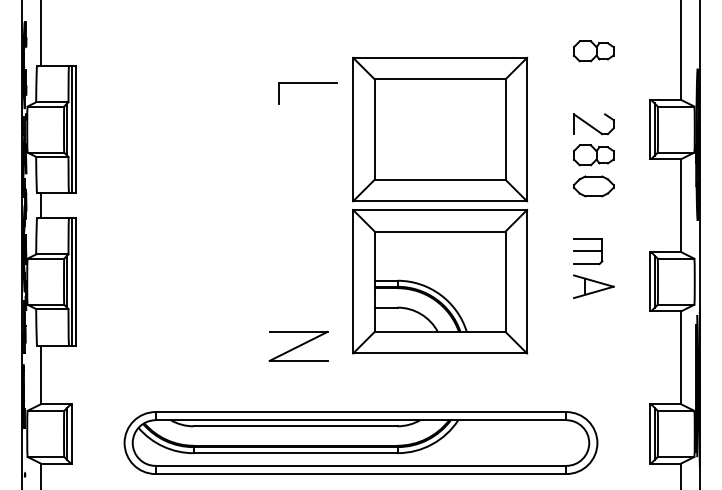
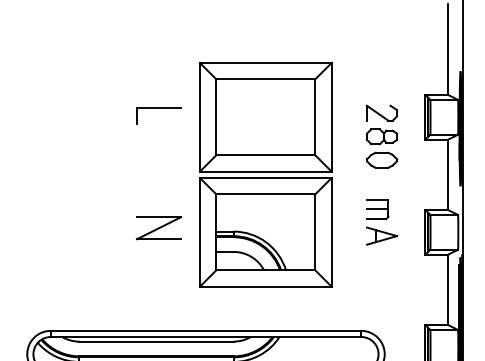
part: (593, 51) -> (381, 58), removed
part: (307, 83) -> (158, 108), moved
part: (298, 346) -> (158, 228), moved

